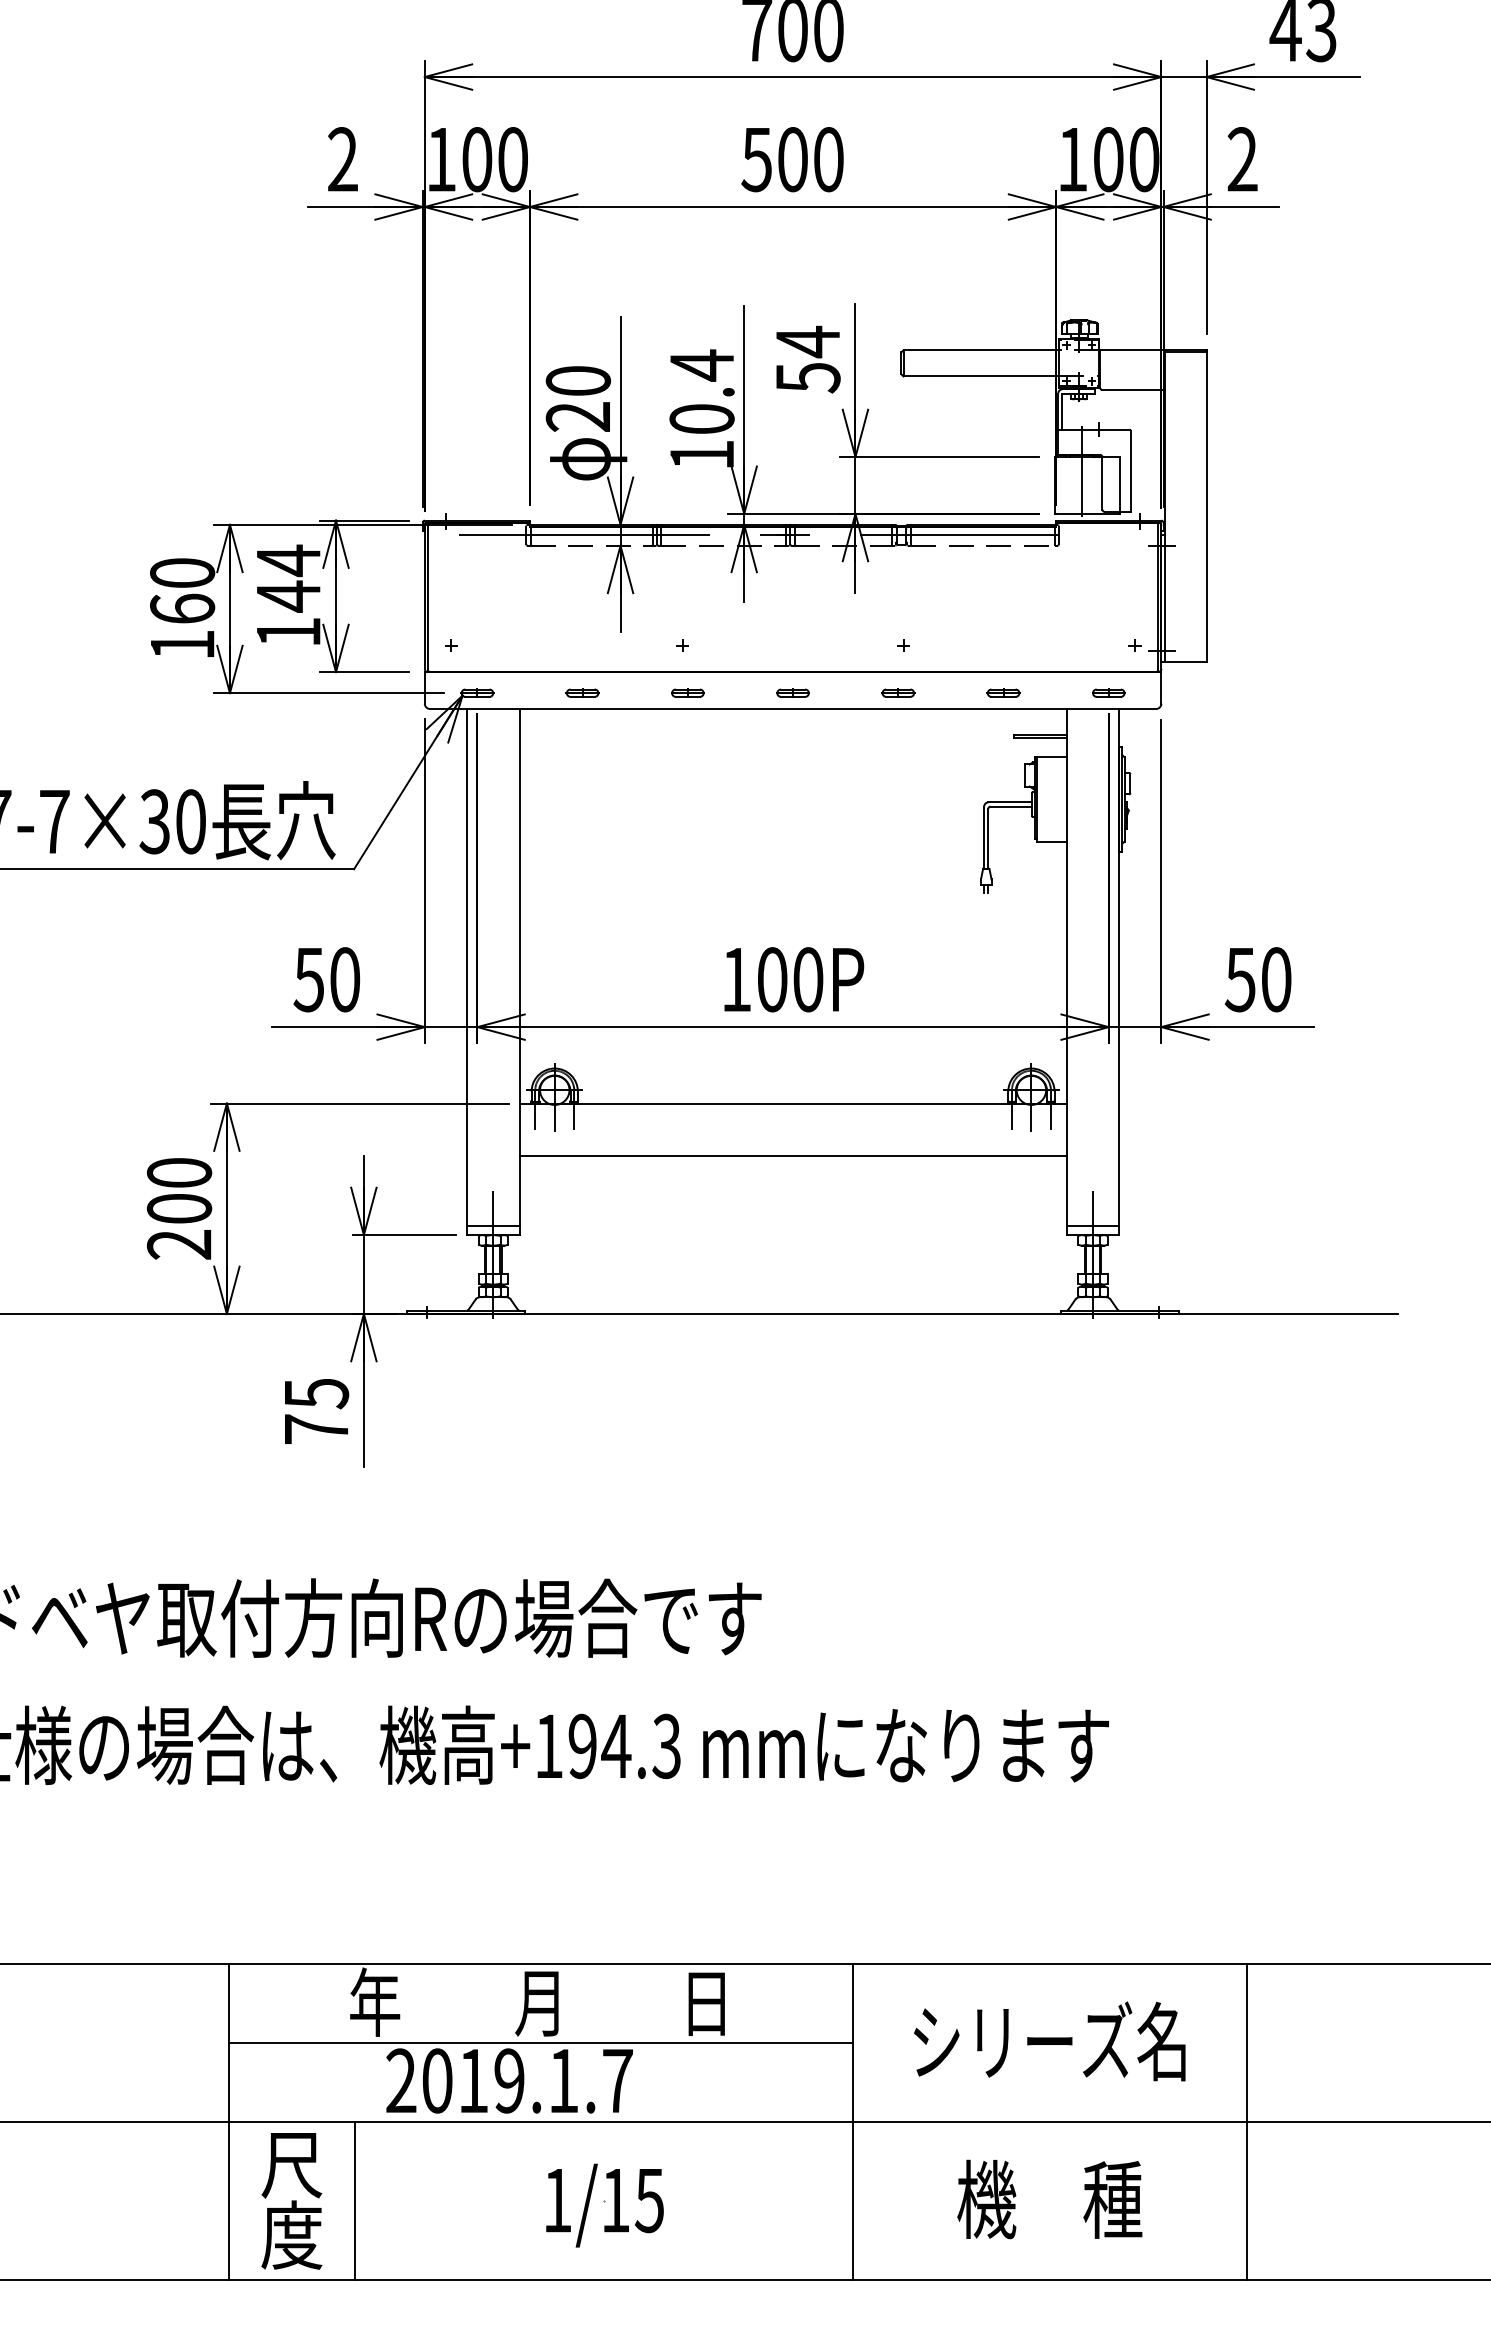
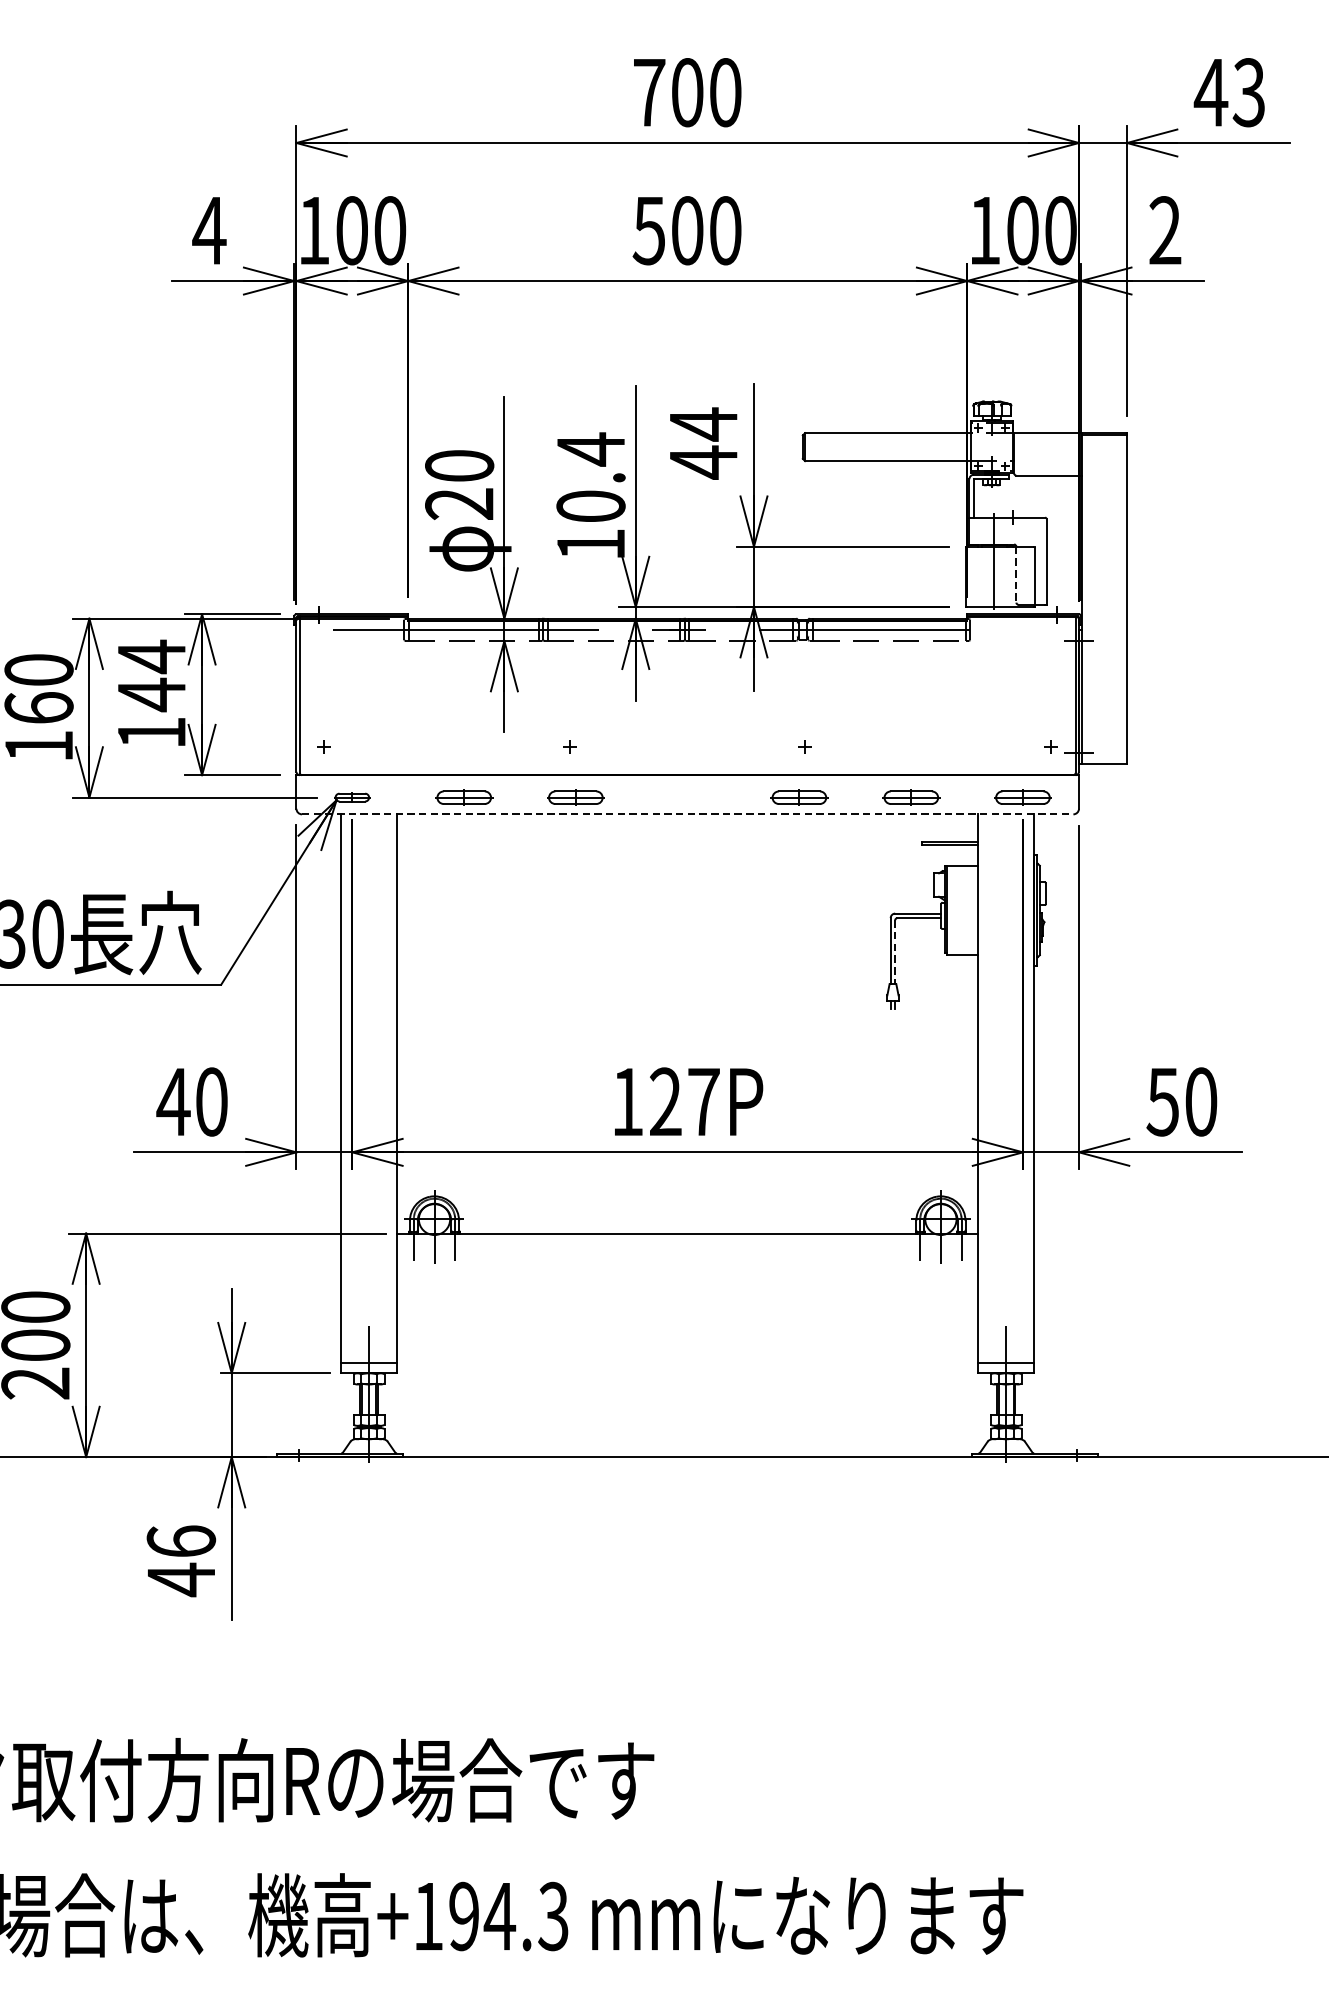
text: (342, 159) -> (208, 230), 2 -> 4
text: (808, 377) -> (704, 462), 54 -> 44
line: (1102, 483) -> (1016, 574), solid -> dashed
part: (582, 692) -> (463, 796), size x1.6
part: (687, 692) -> (575, 796), size x1.6
part: (792, 692) -> (687, 796), removed
part: (898, 692) -> (799, 796), size x1.6
part: (1003, 692) -> (911, 796), size x1.6
part: (1108, 692) -> (1022, 796), size x1.6
line: (793, 708) -> (688, 813), solid -> dashed
line: (988, 839) -> (895, 953), solid -> dashed
text: (790, 979) -> (684, 1101), 100P -> 127P
text: (308, 980) -> (172, 1102), 50 -> 40
line: (792, 1156) -> (687, 1289), removed
text: (316, 1411) -> (181, 1560), 75 -> 46

